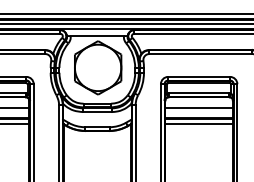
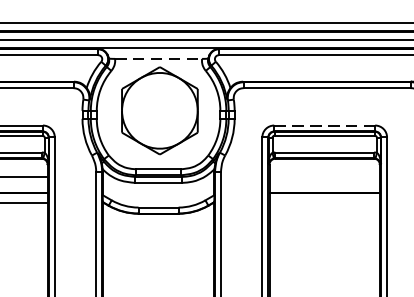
line: (97, 36) -> (158, 59), solid -> dashed
line: (199, 76) -> (325, 124), solid -> dashed
line: (198, 108) -> (323, 177), removed
line: (198, 124) -> (323, 203), removed

